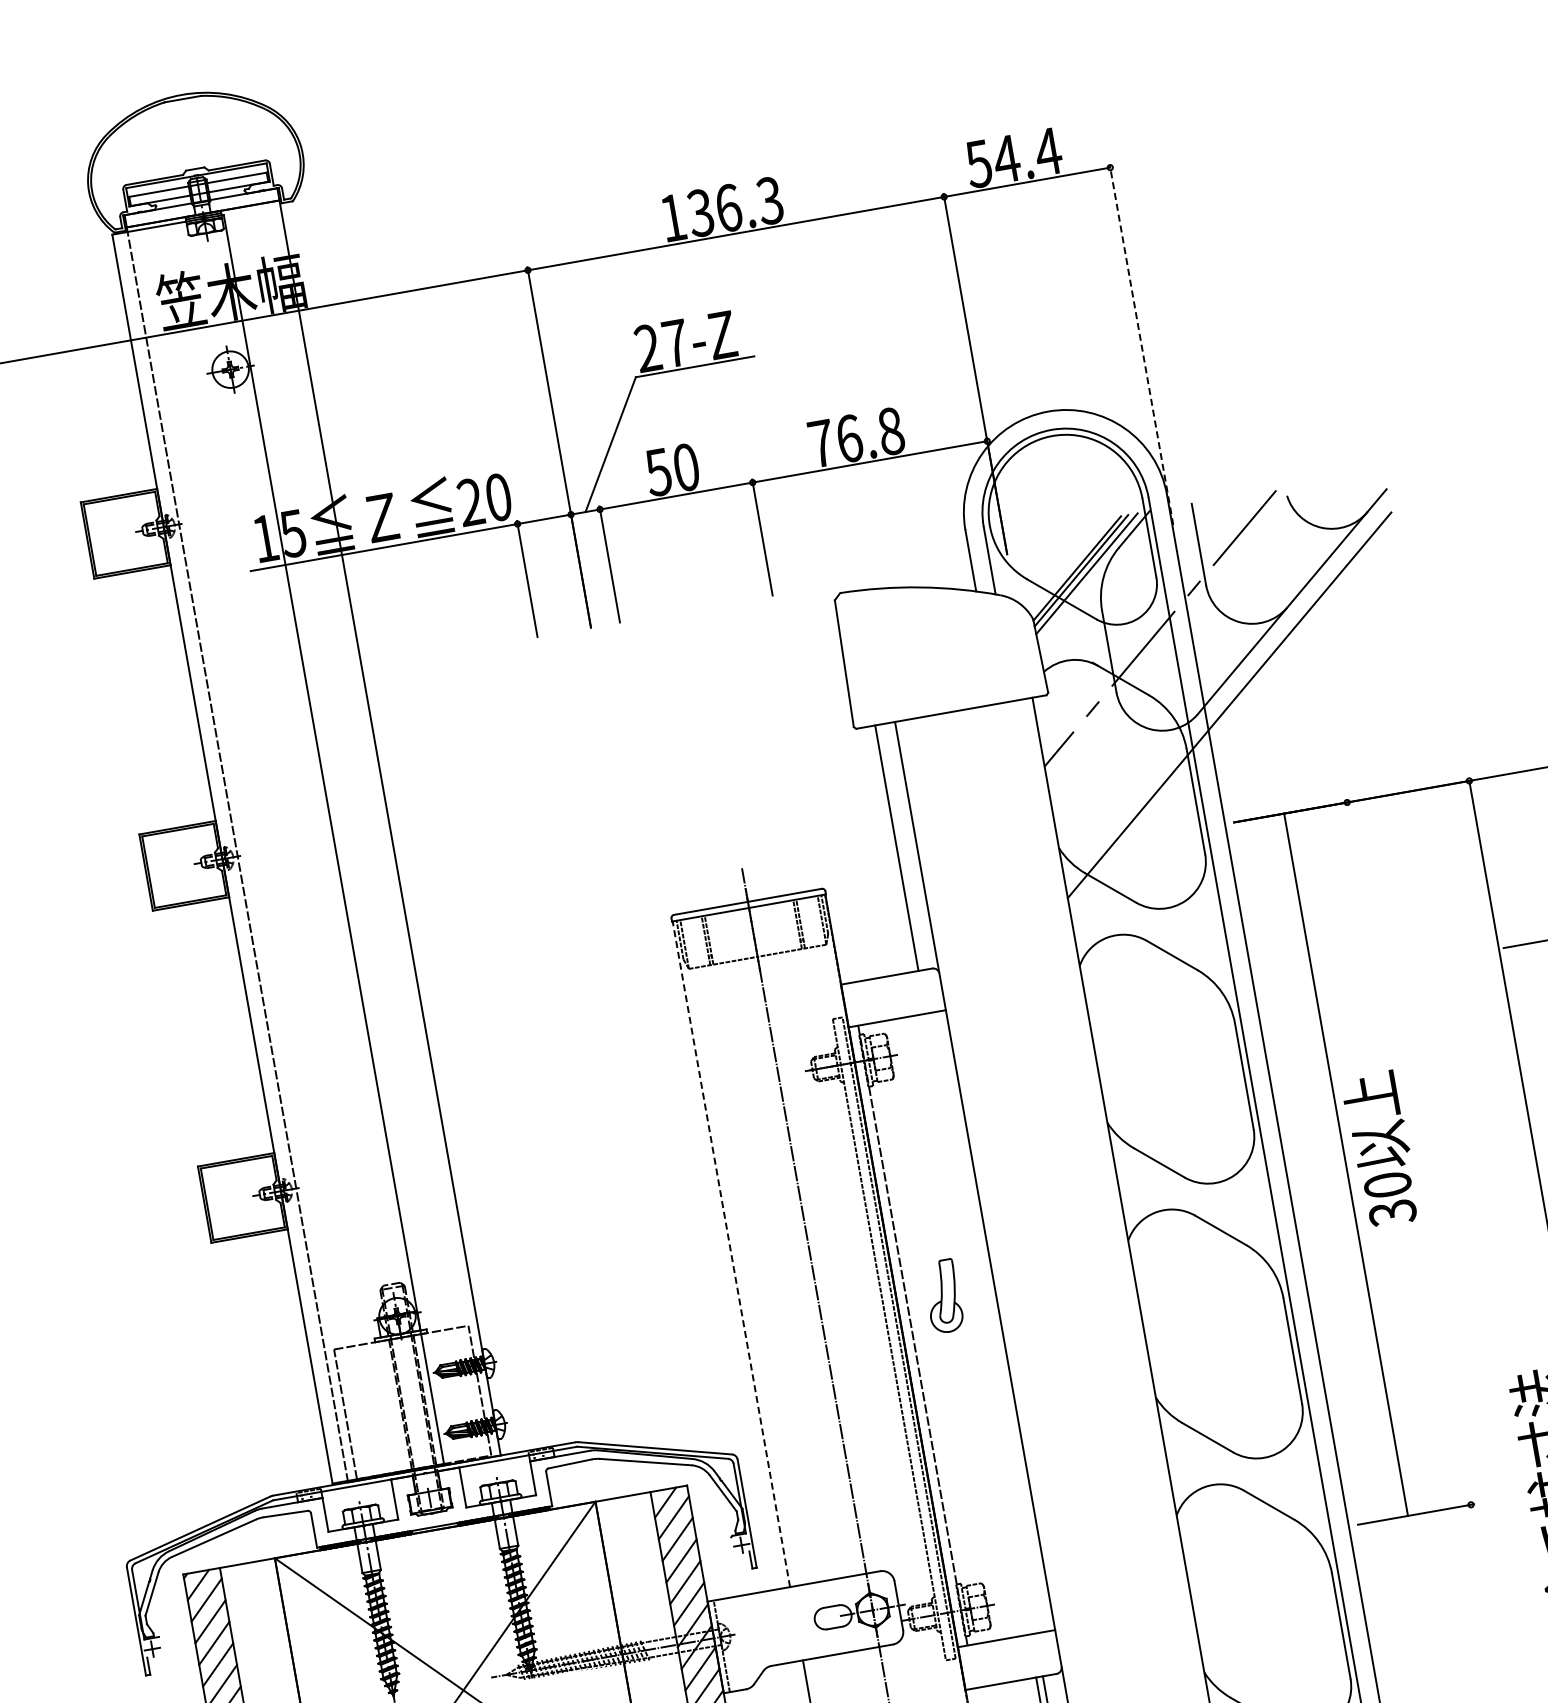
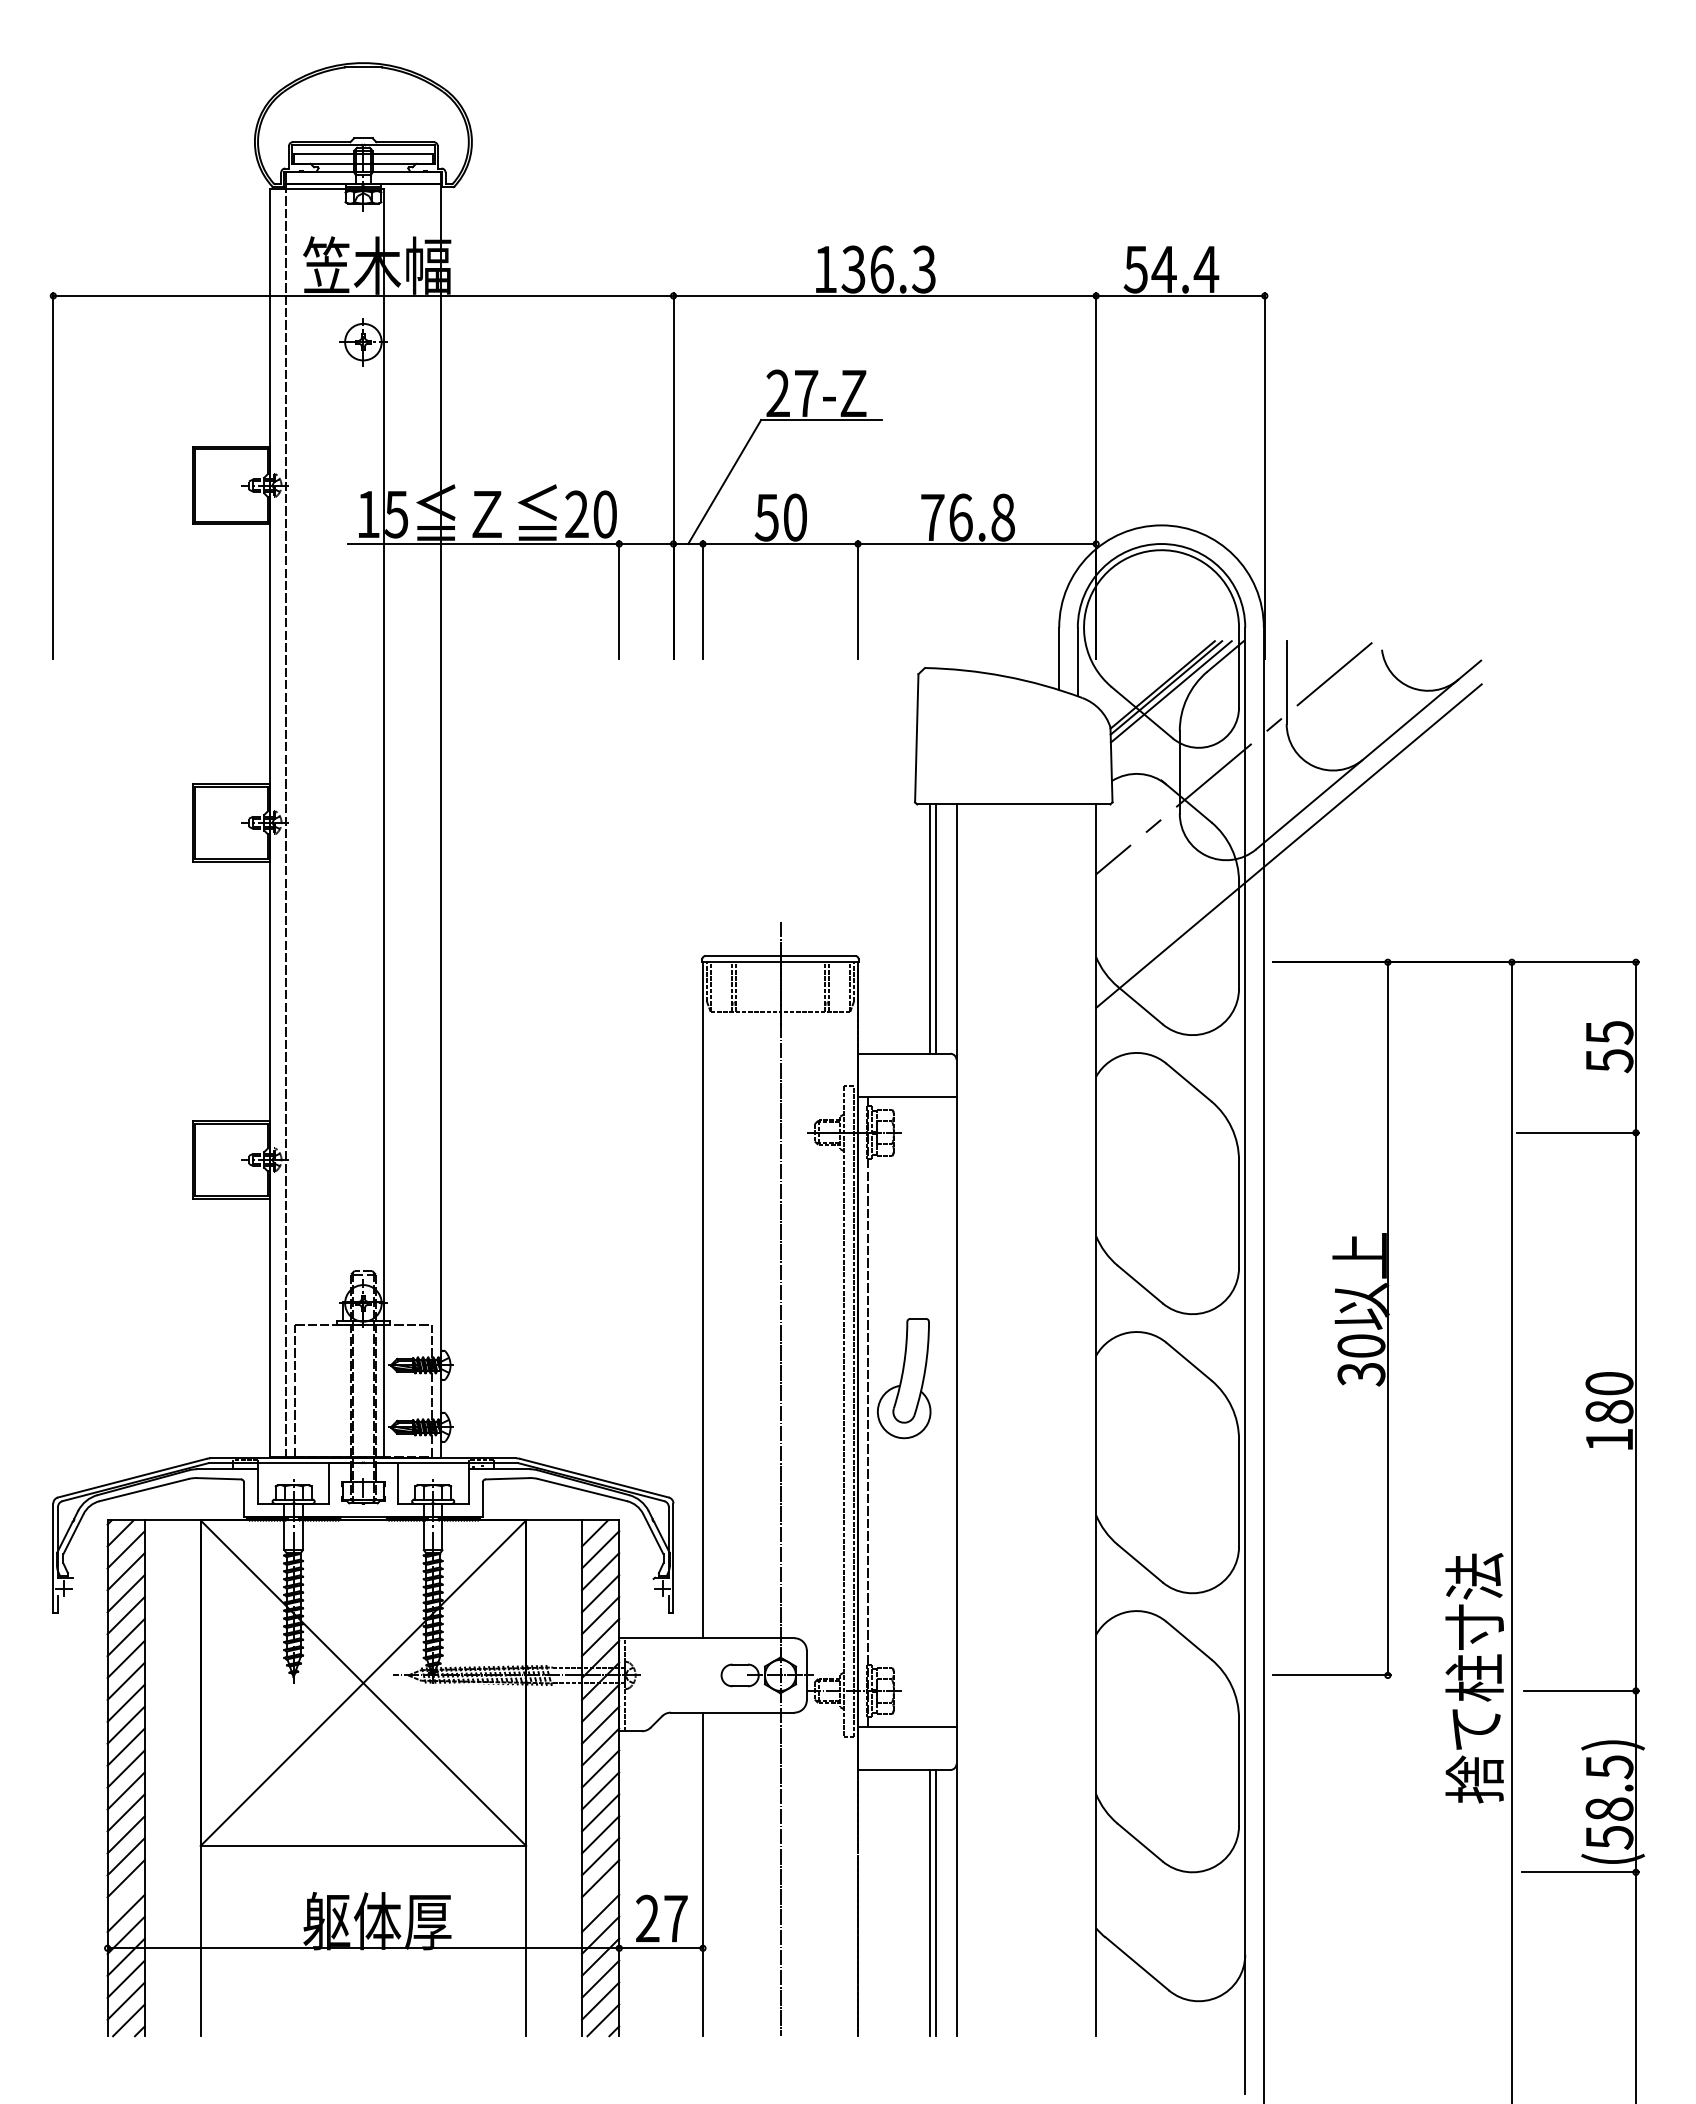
line: (1141, 344) -> (1264, 475), dashed -> solid
line: (889, 848) -> (929, 928), added
line: (1345, 1164) -> (1387, 1318), moved
line: (730, 1254) -> (702, 1300), dashed -> solid
part: (943, 1296) -> (904, 1378), size x1.67

